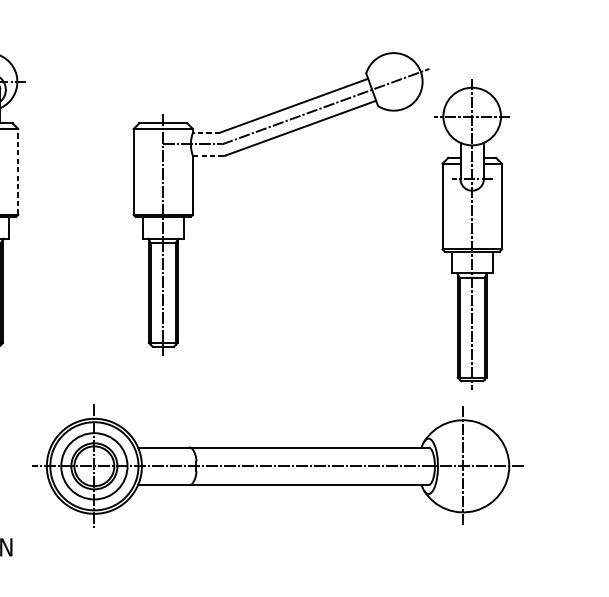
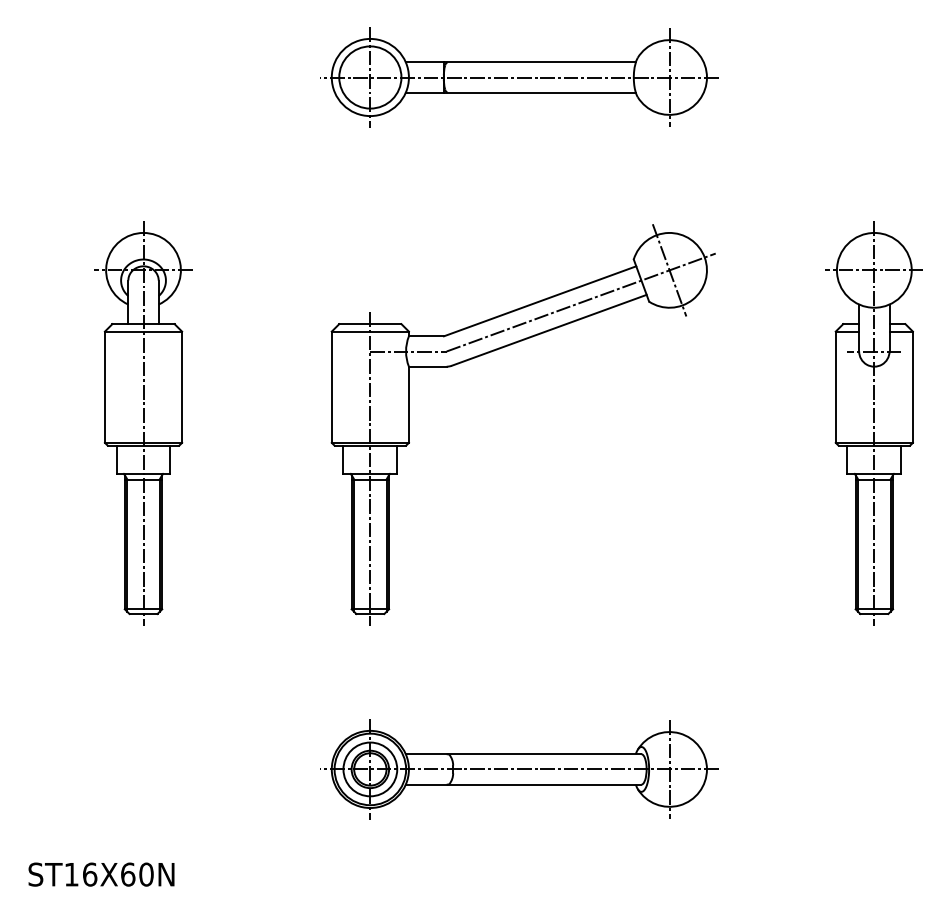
line: (393, 82) -> (669, 270), added
line: (206, 132) -> (426, 336), dashed -> solid
line: (207, 155) -> (427, 366), dashed -> solid
line: (18, 172) -> (182, 387), dashed -> solid
part: (471, 234) -> (873, 423), moved
part: (278, 466) -> (519, 769), size x0.62

